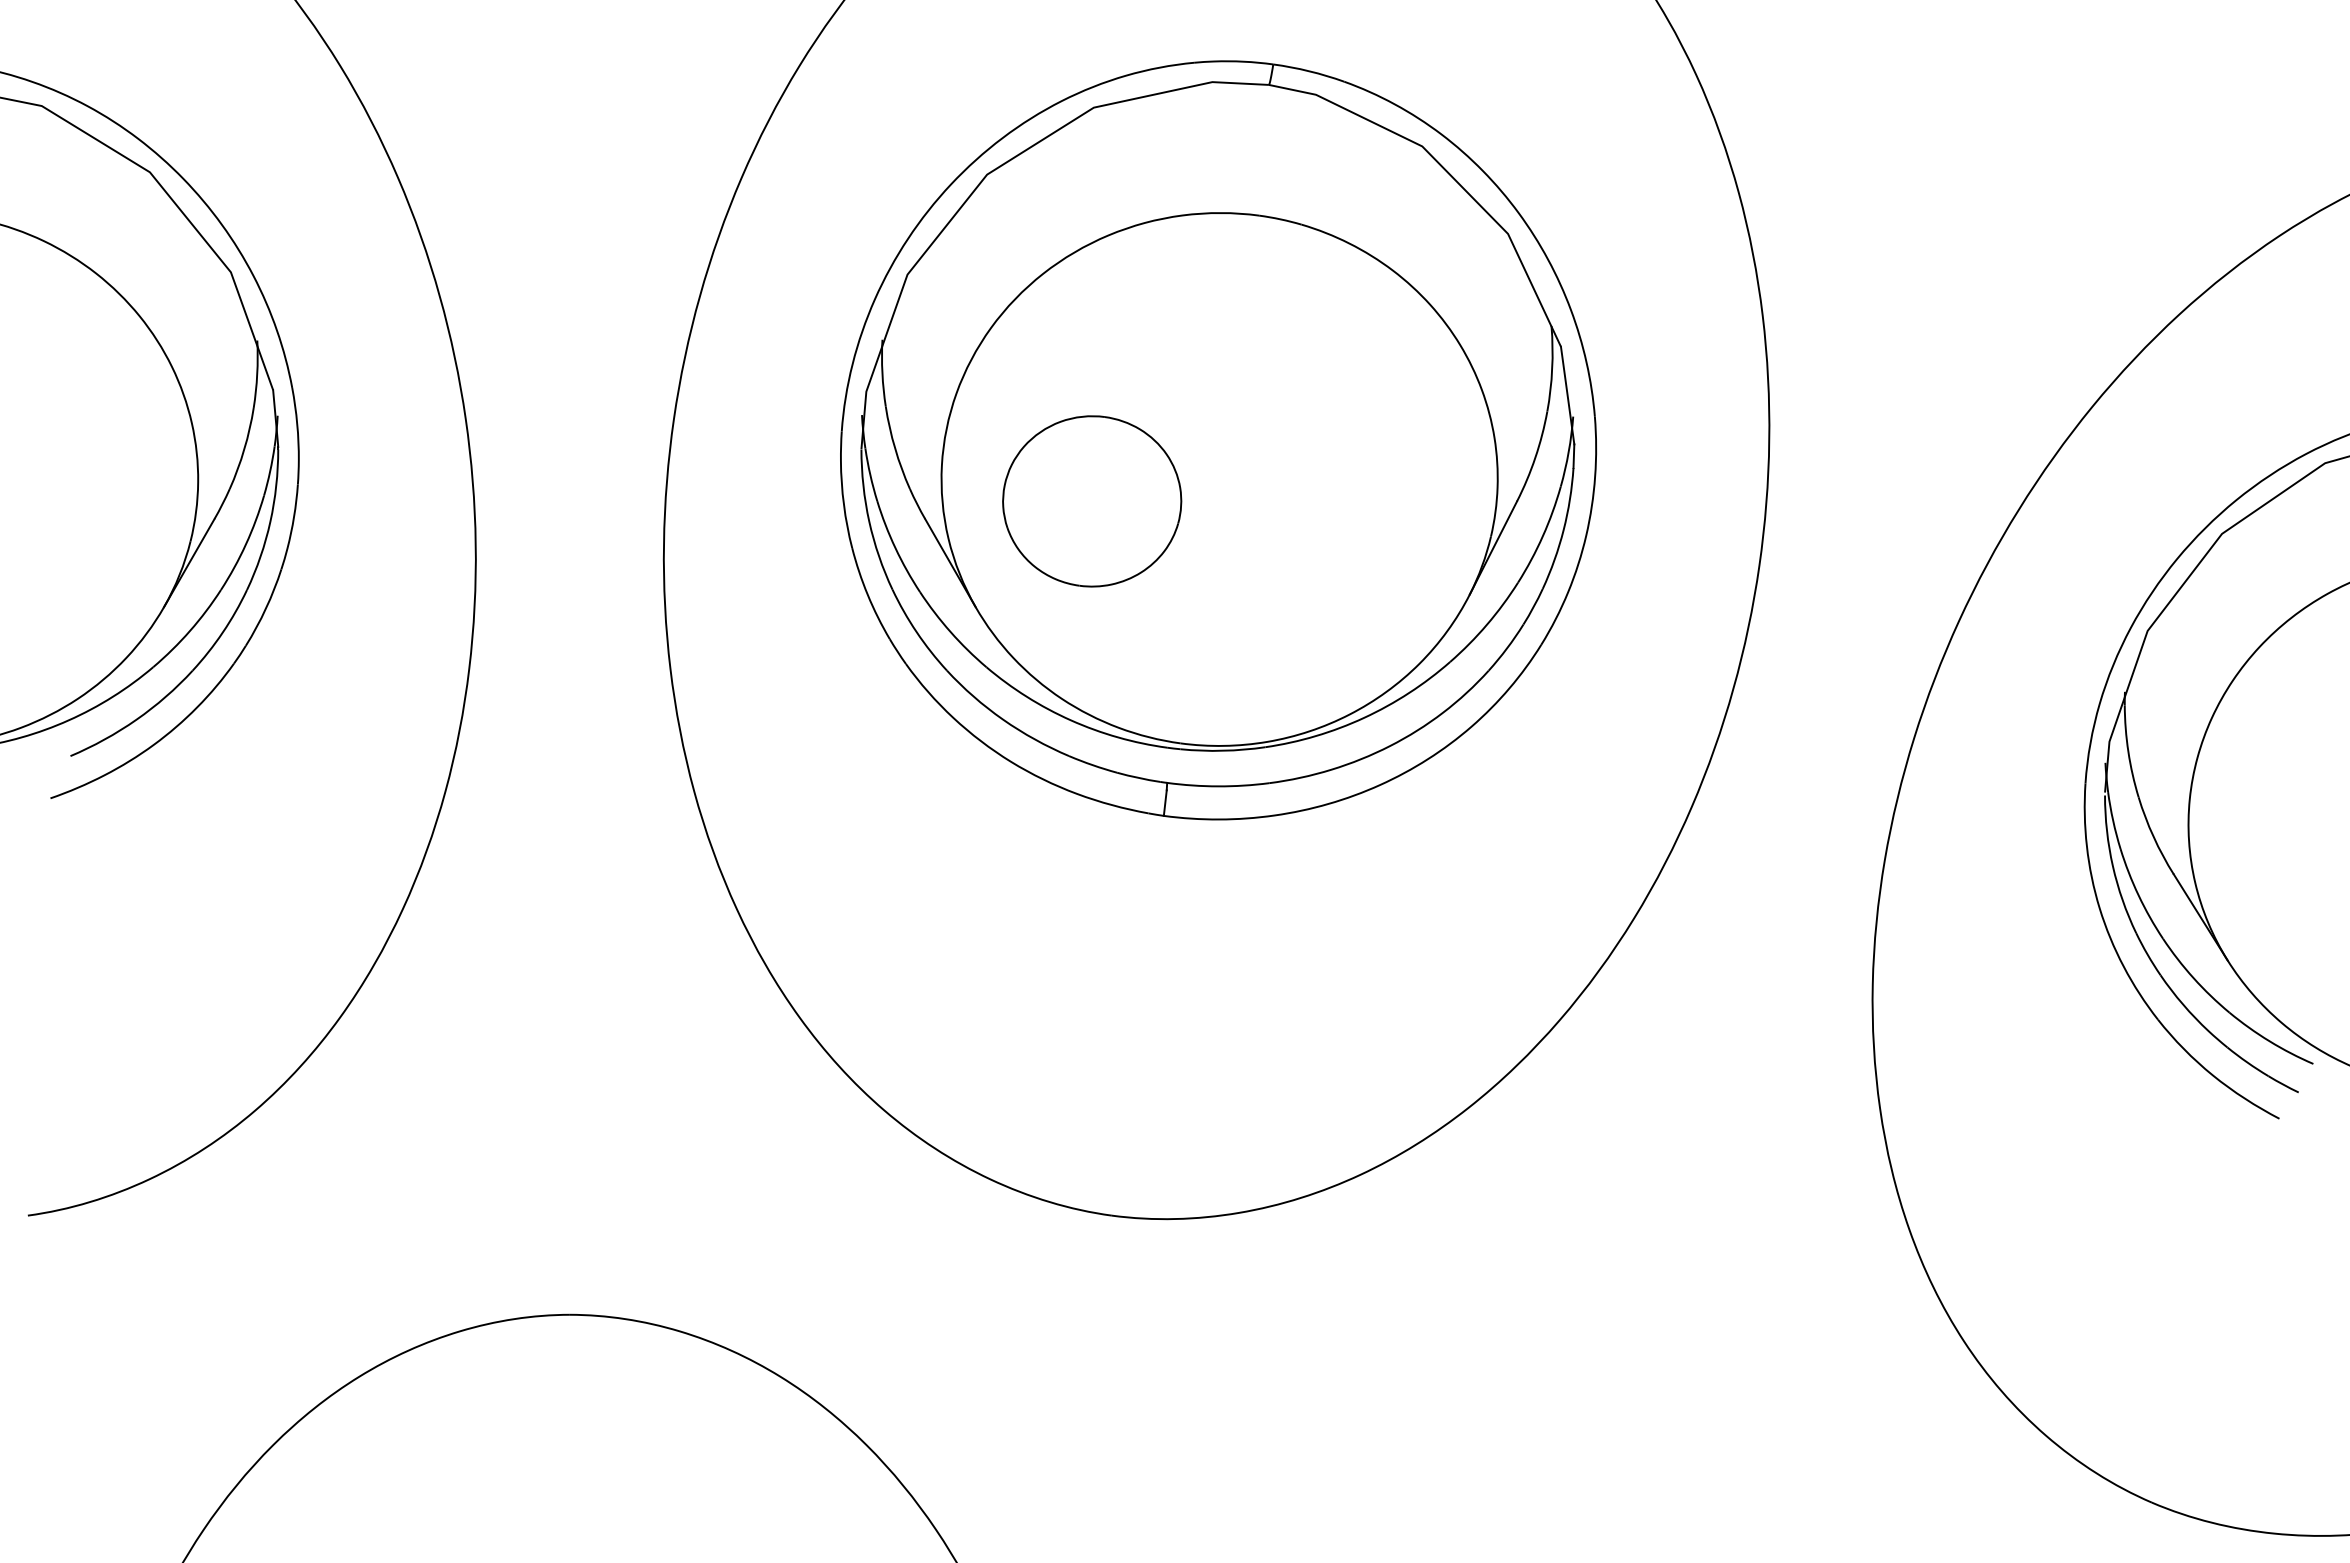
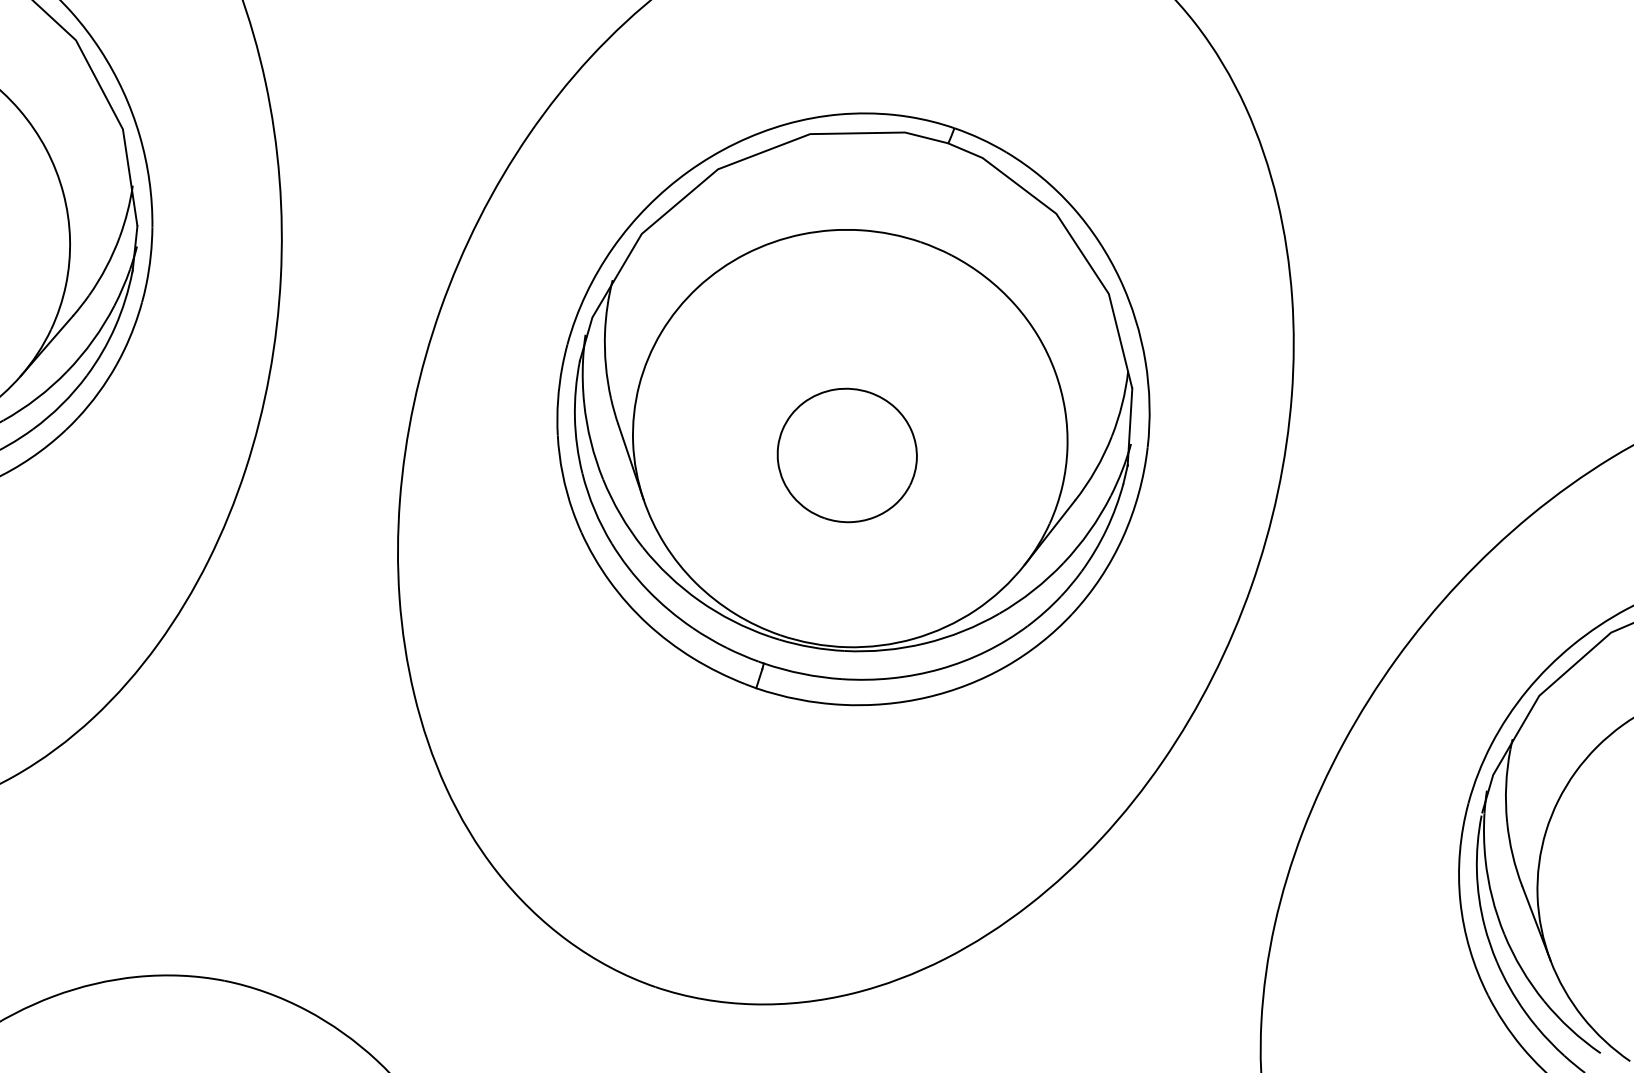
part: (1092, 501) -> (847, 455), moved

